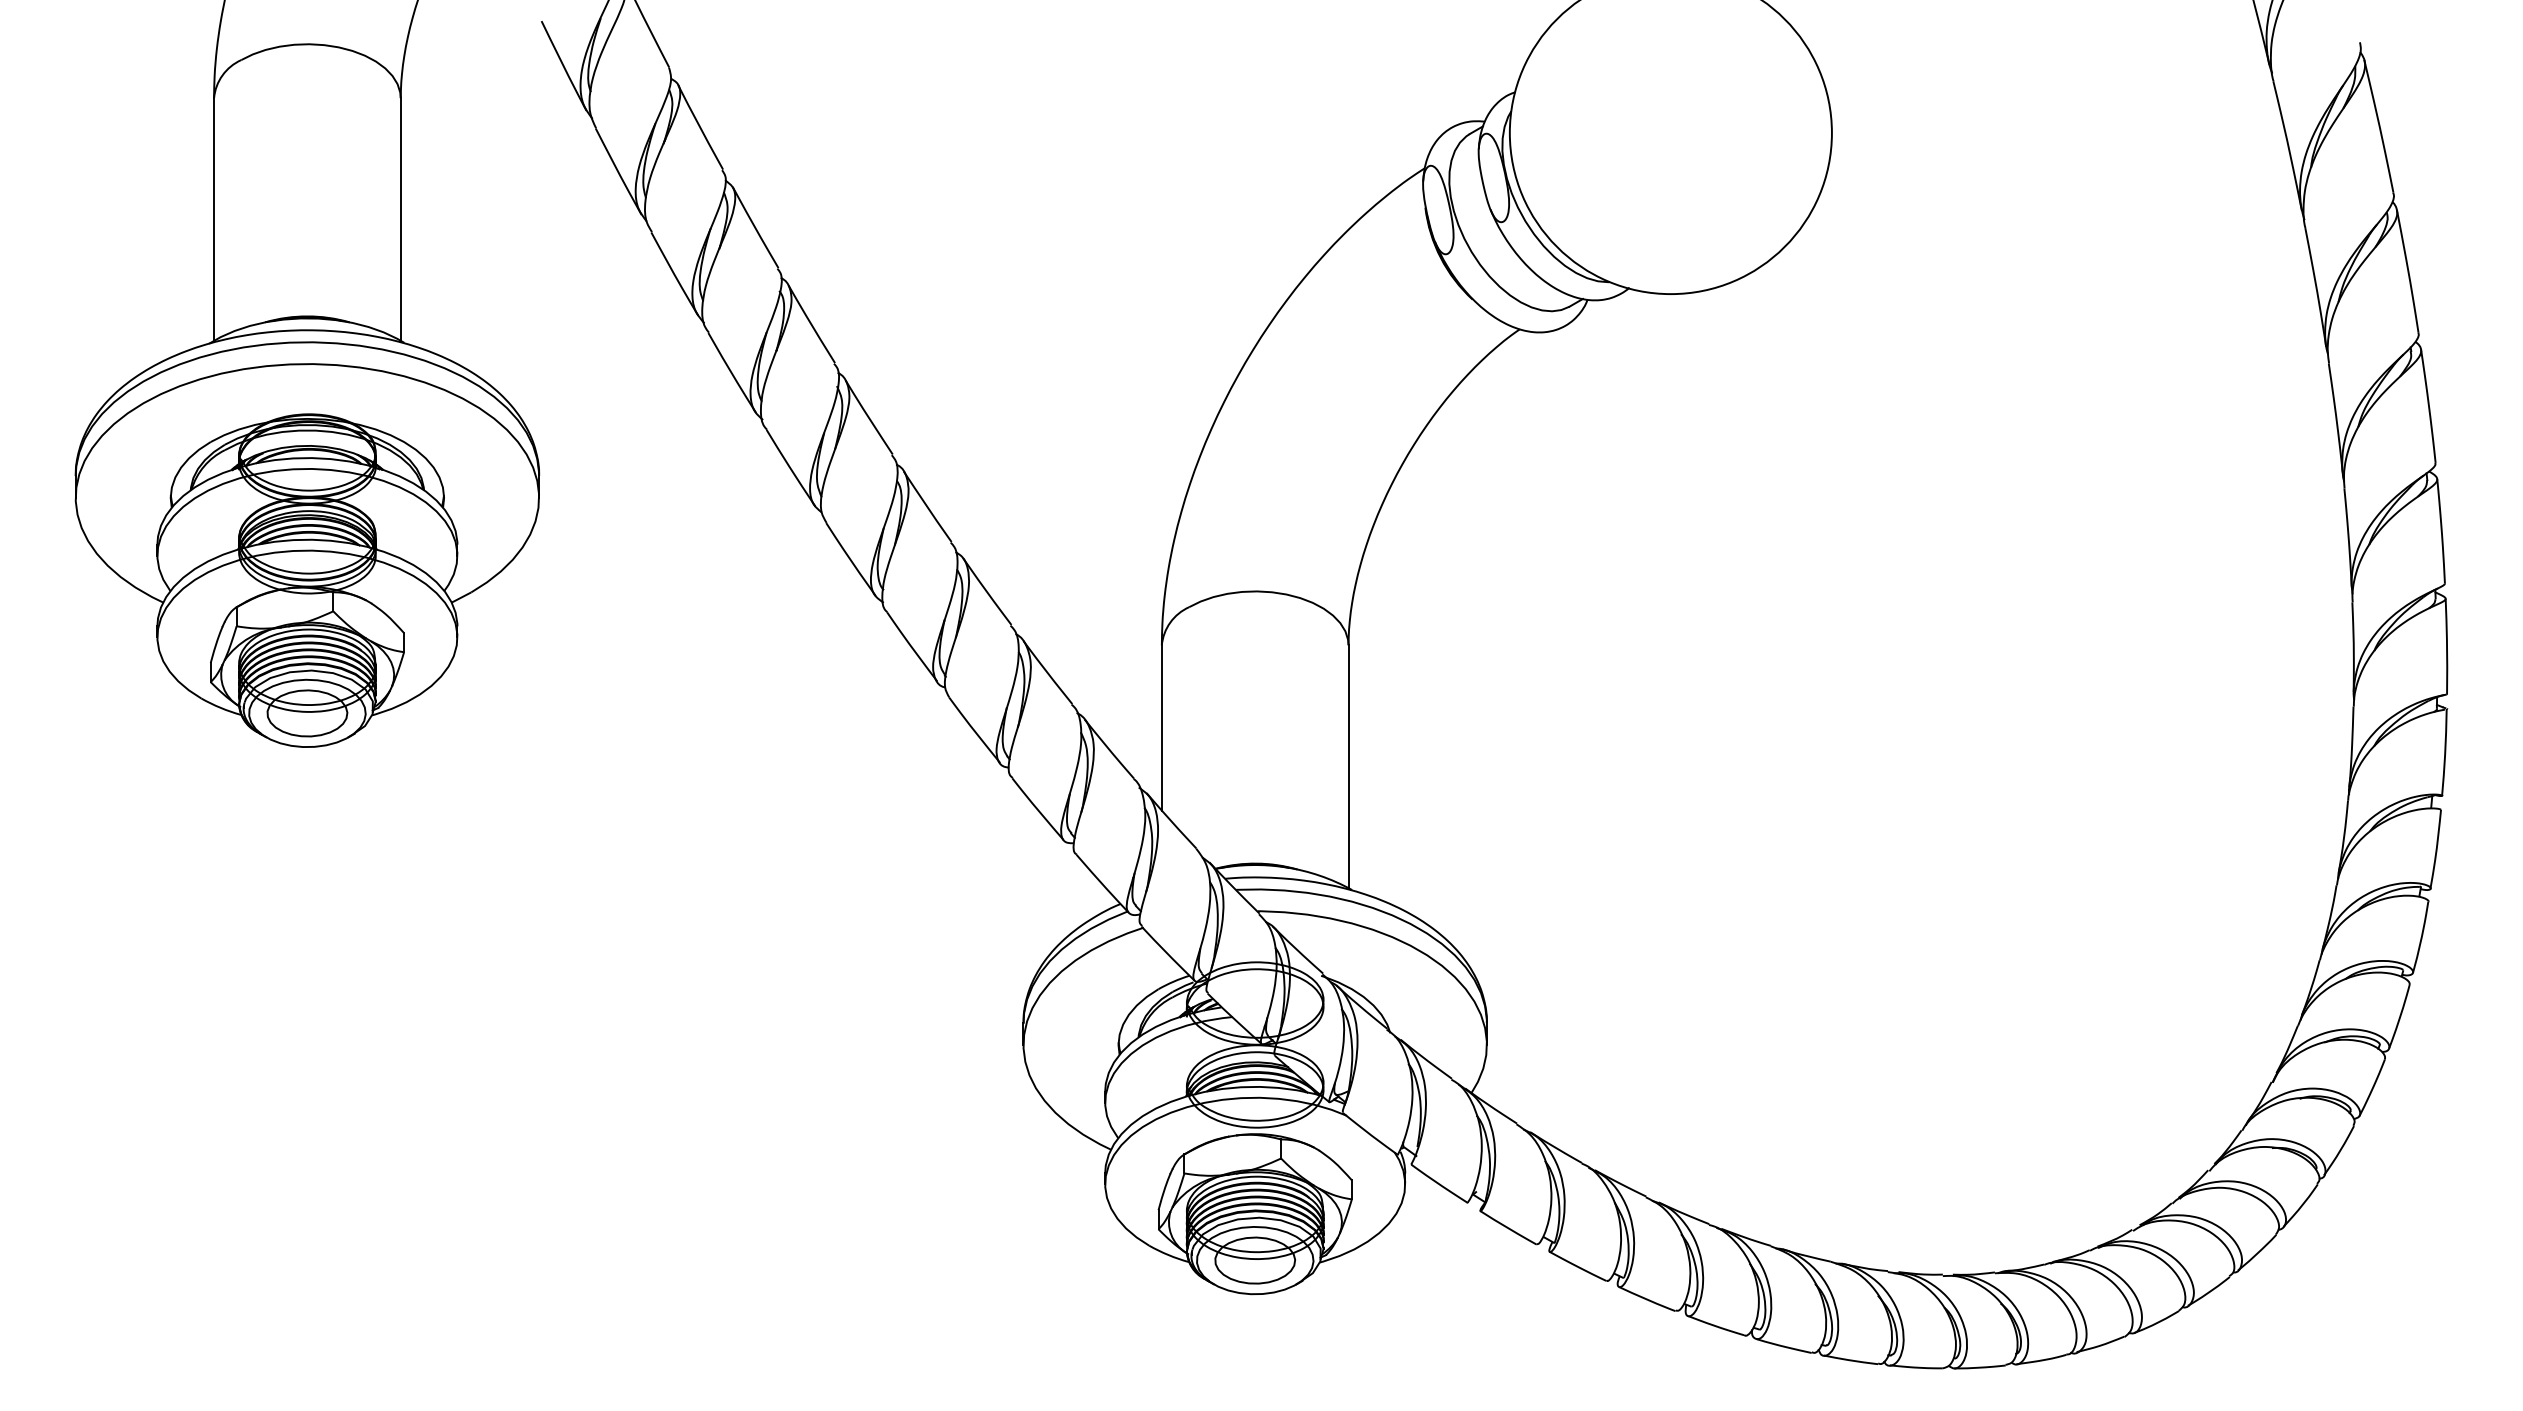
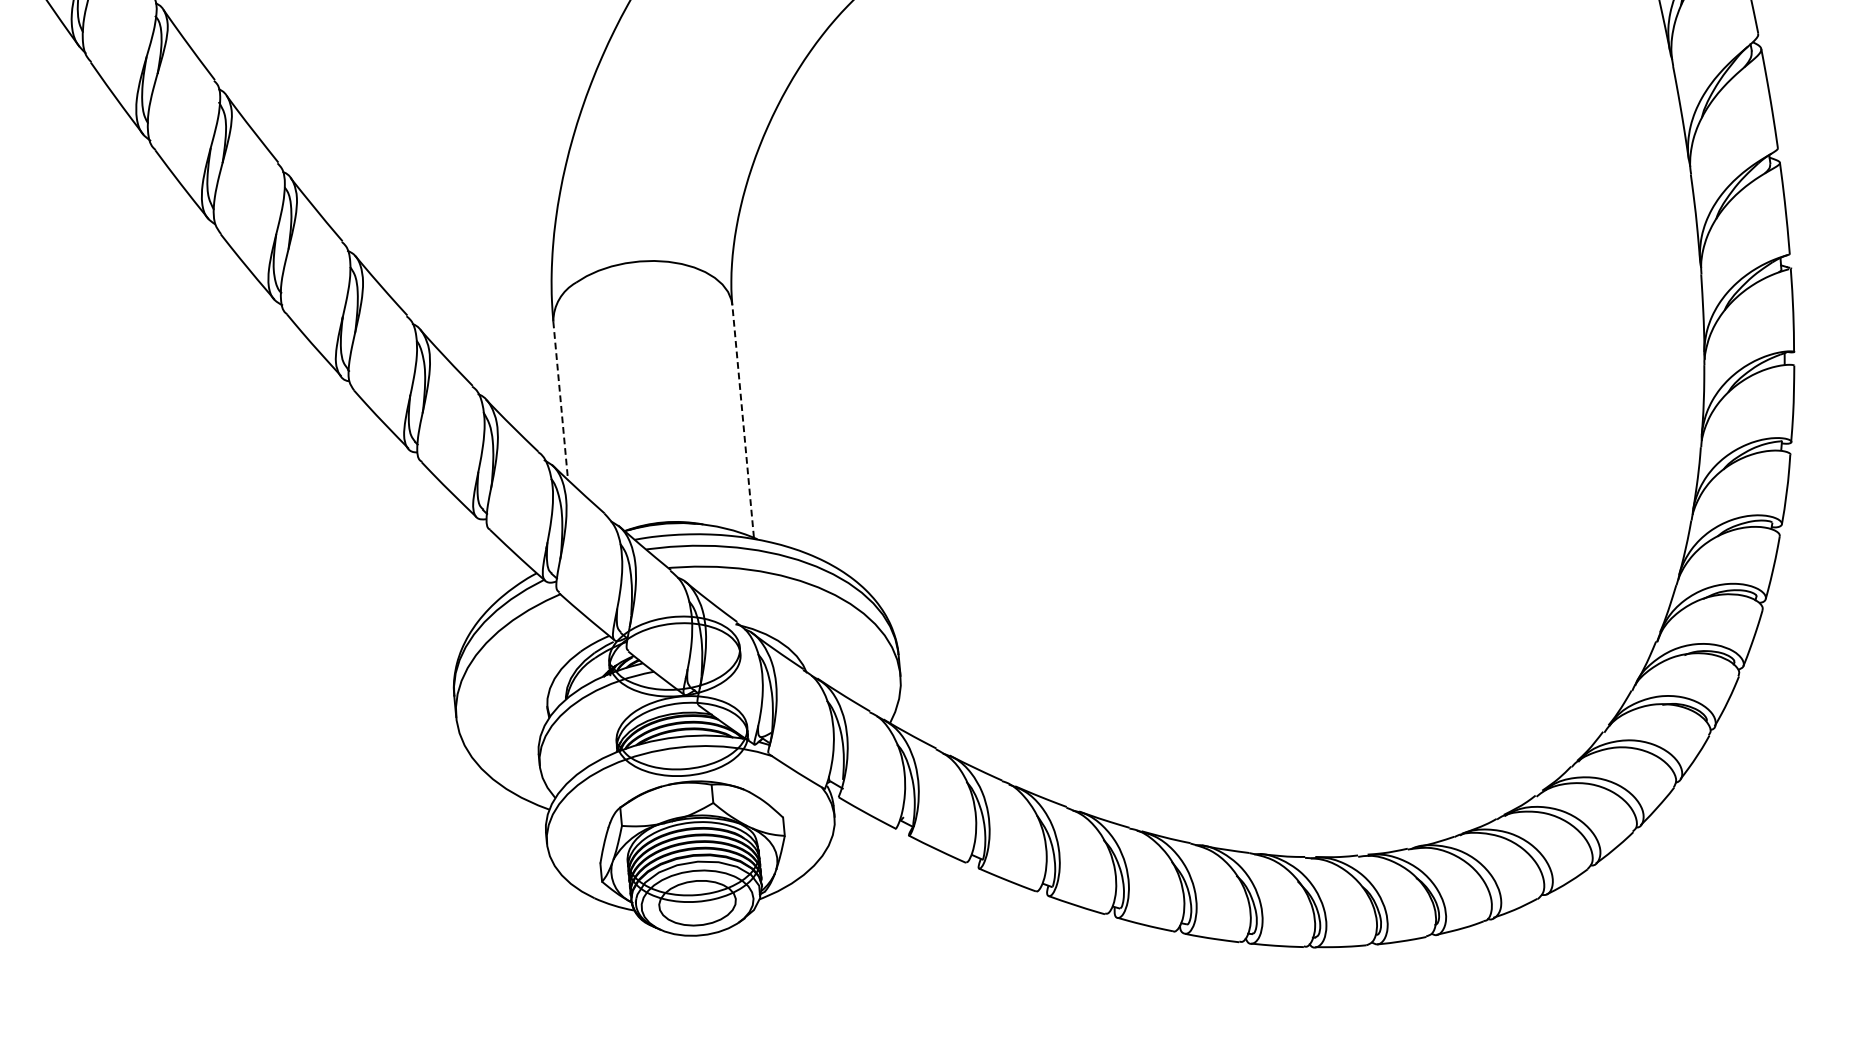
line: (1161, 727) -> (560, 400), solid -> dashed
line: (1348, 766) -> (743, 421), solid -> dashed

